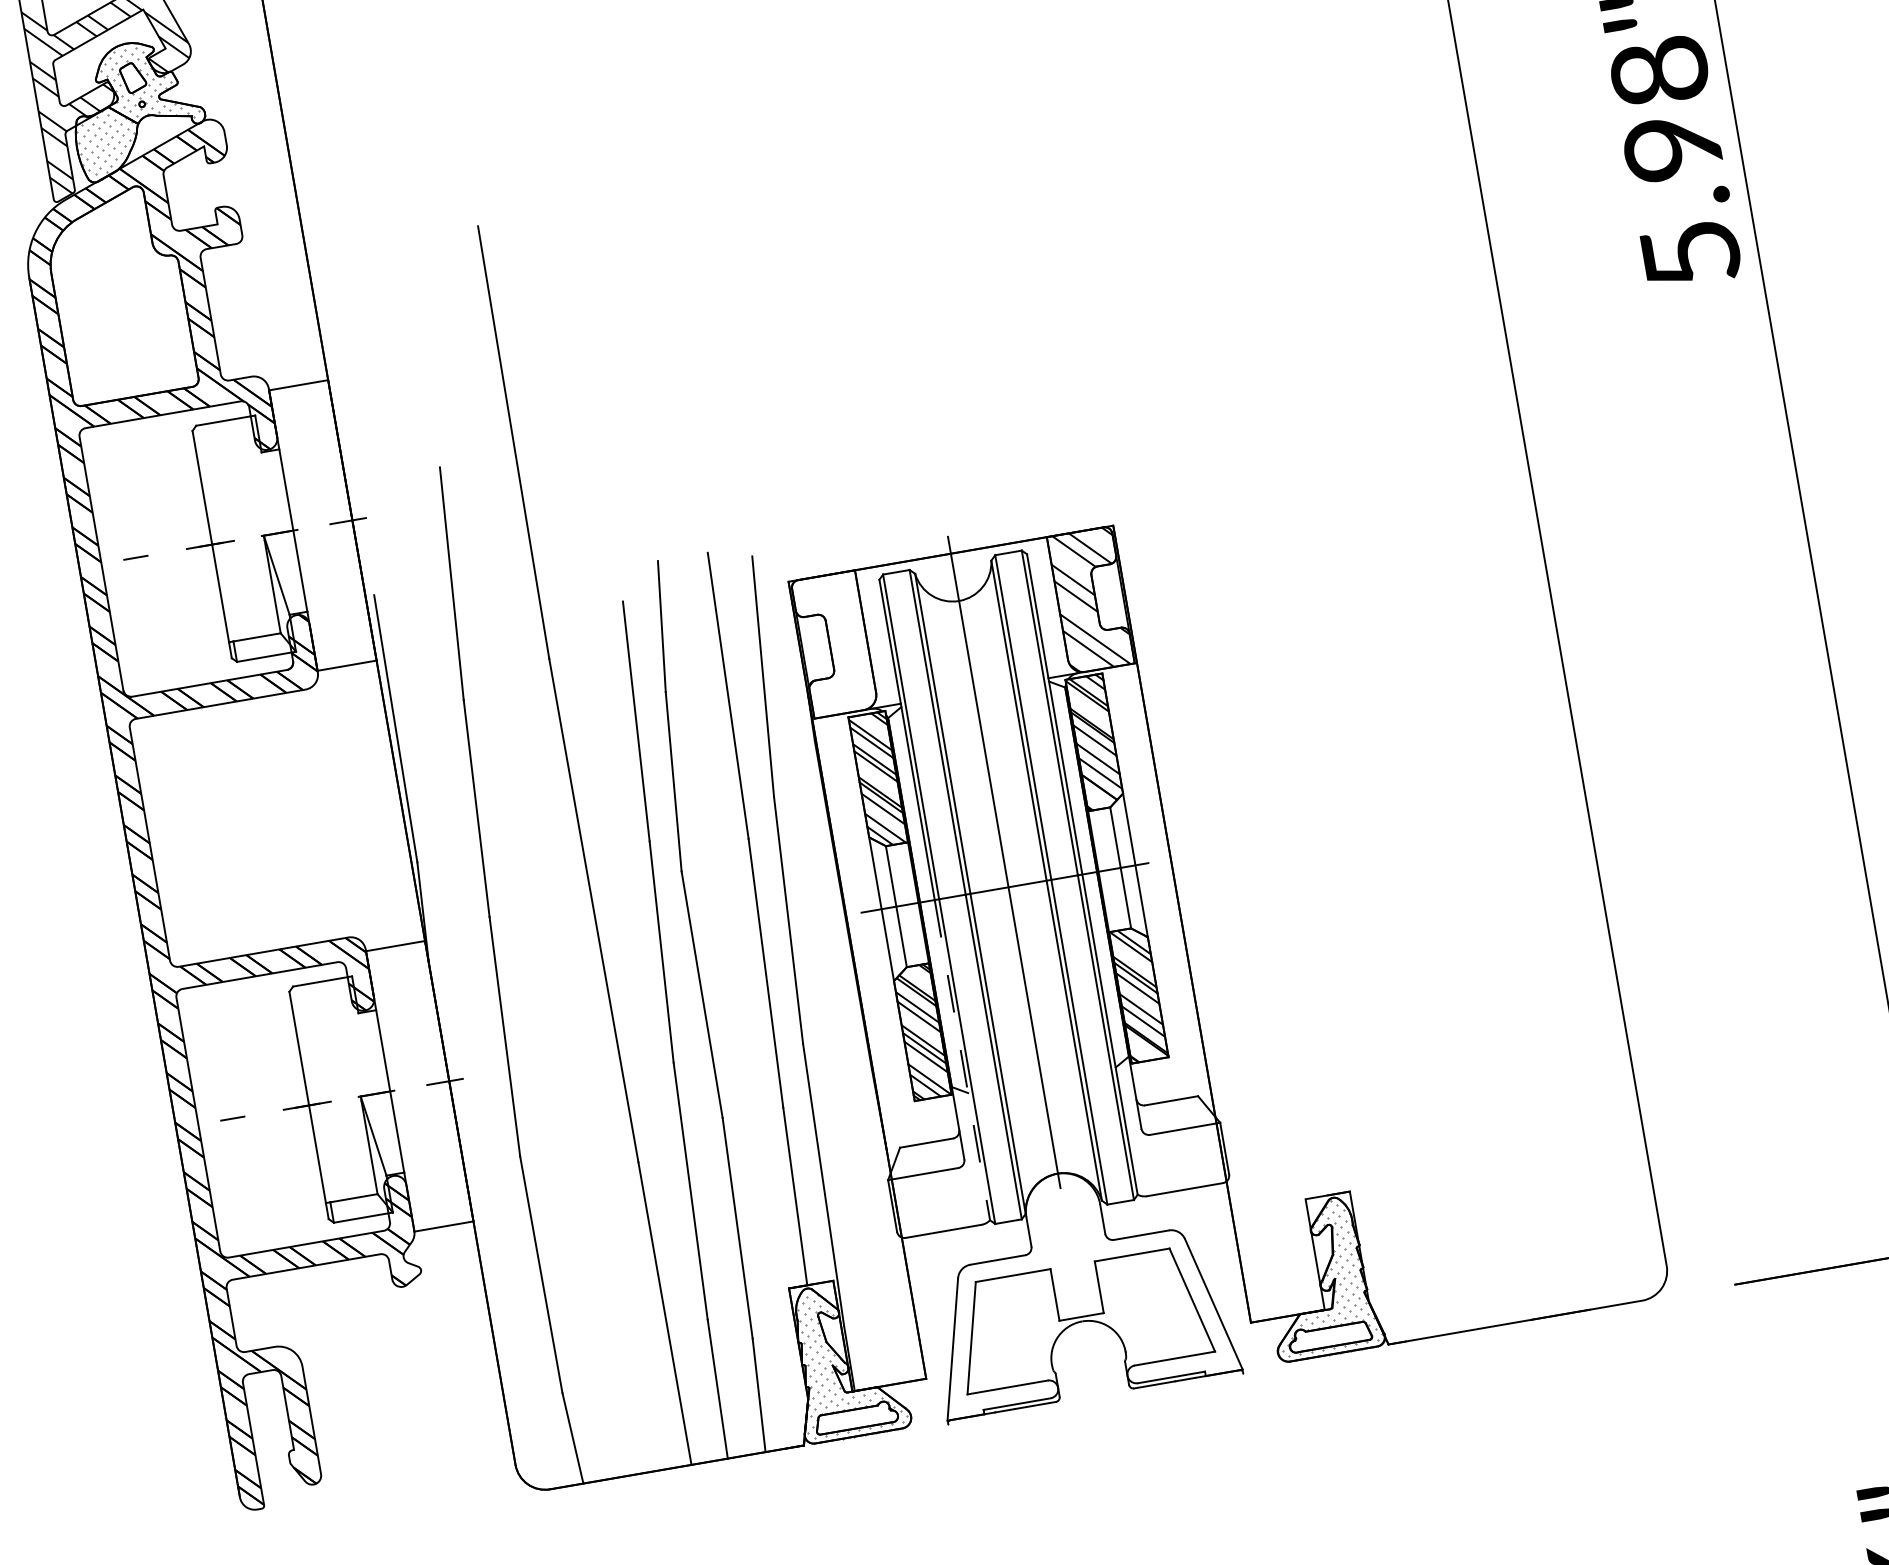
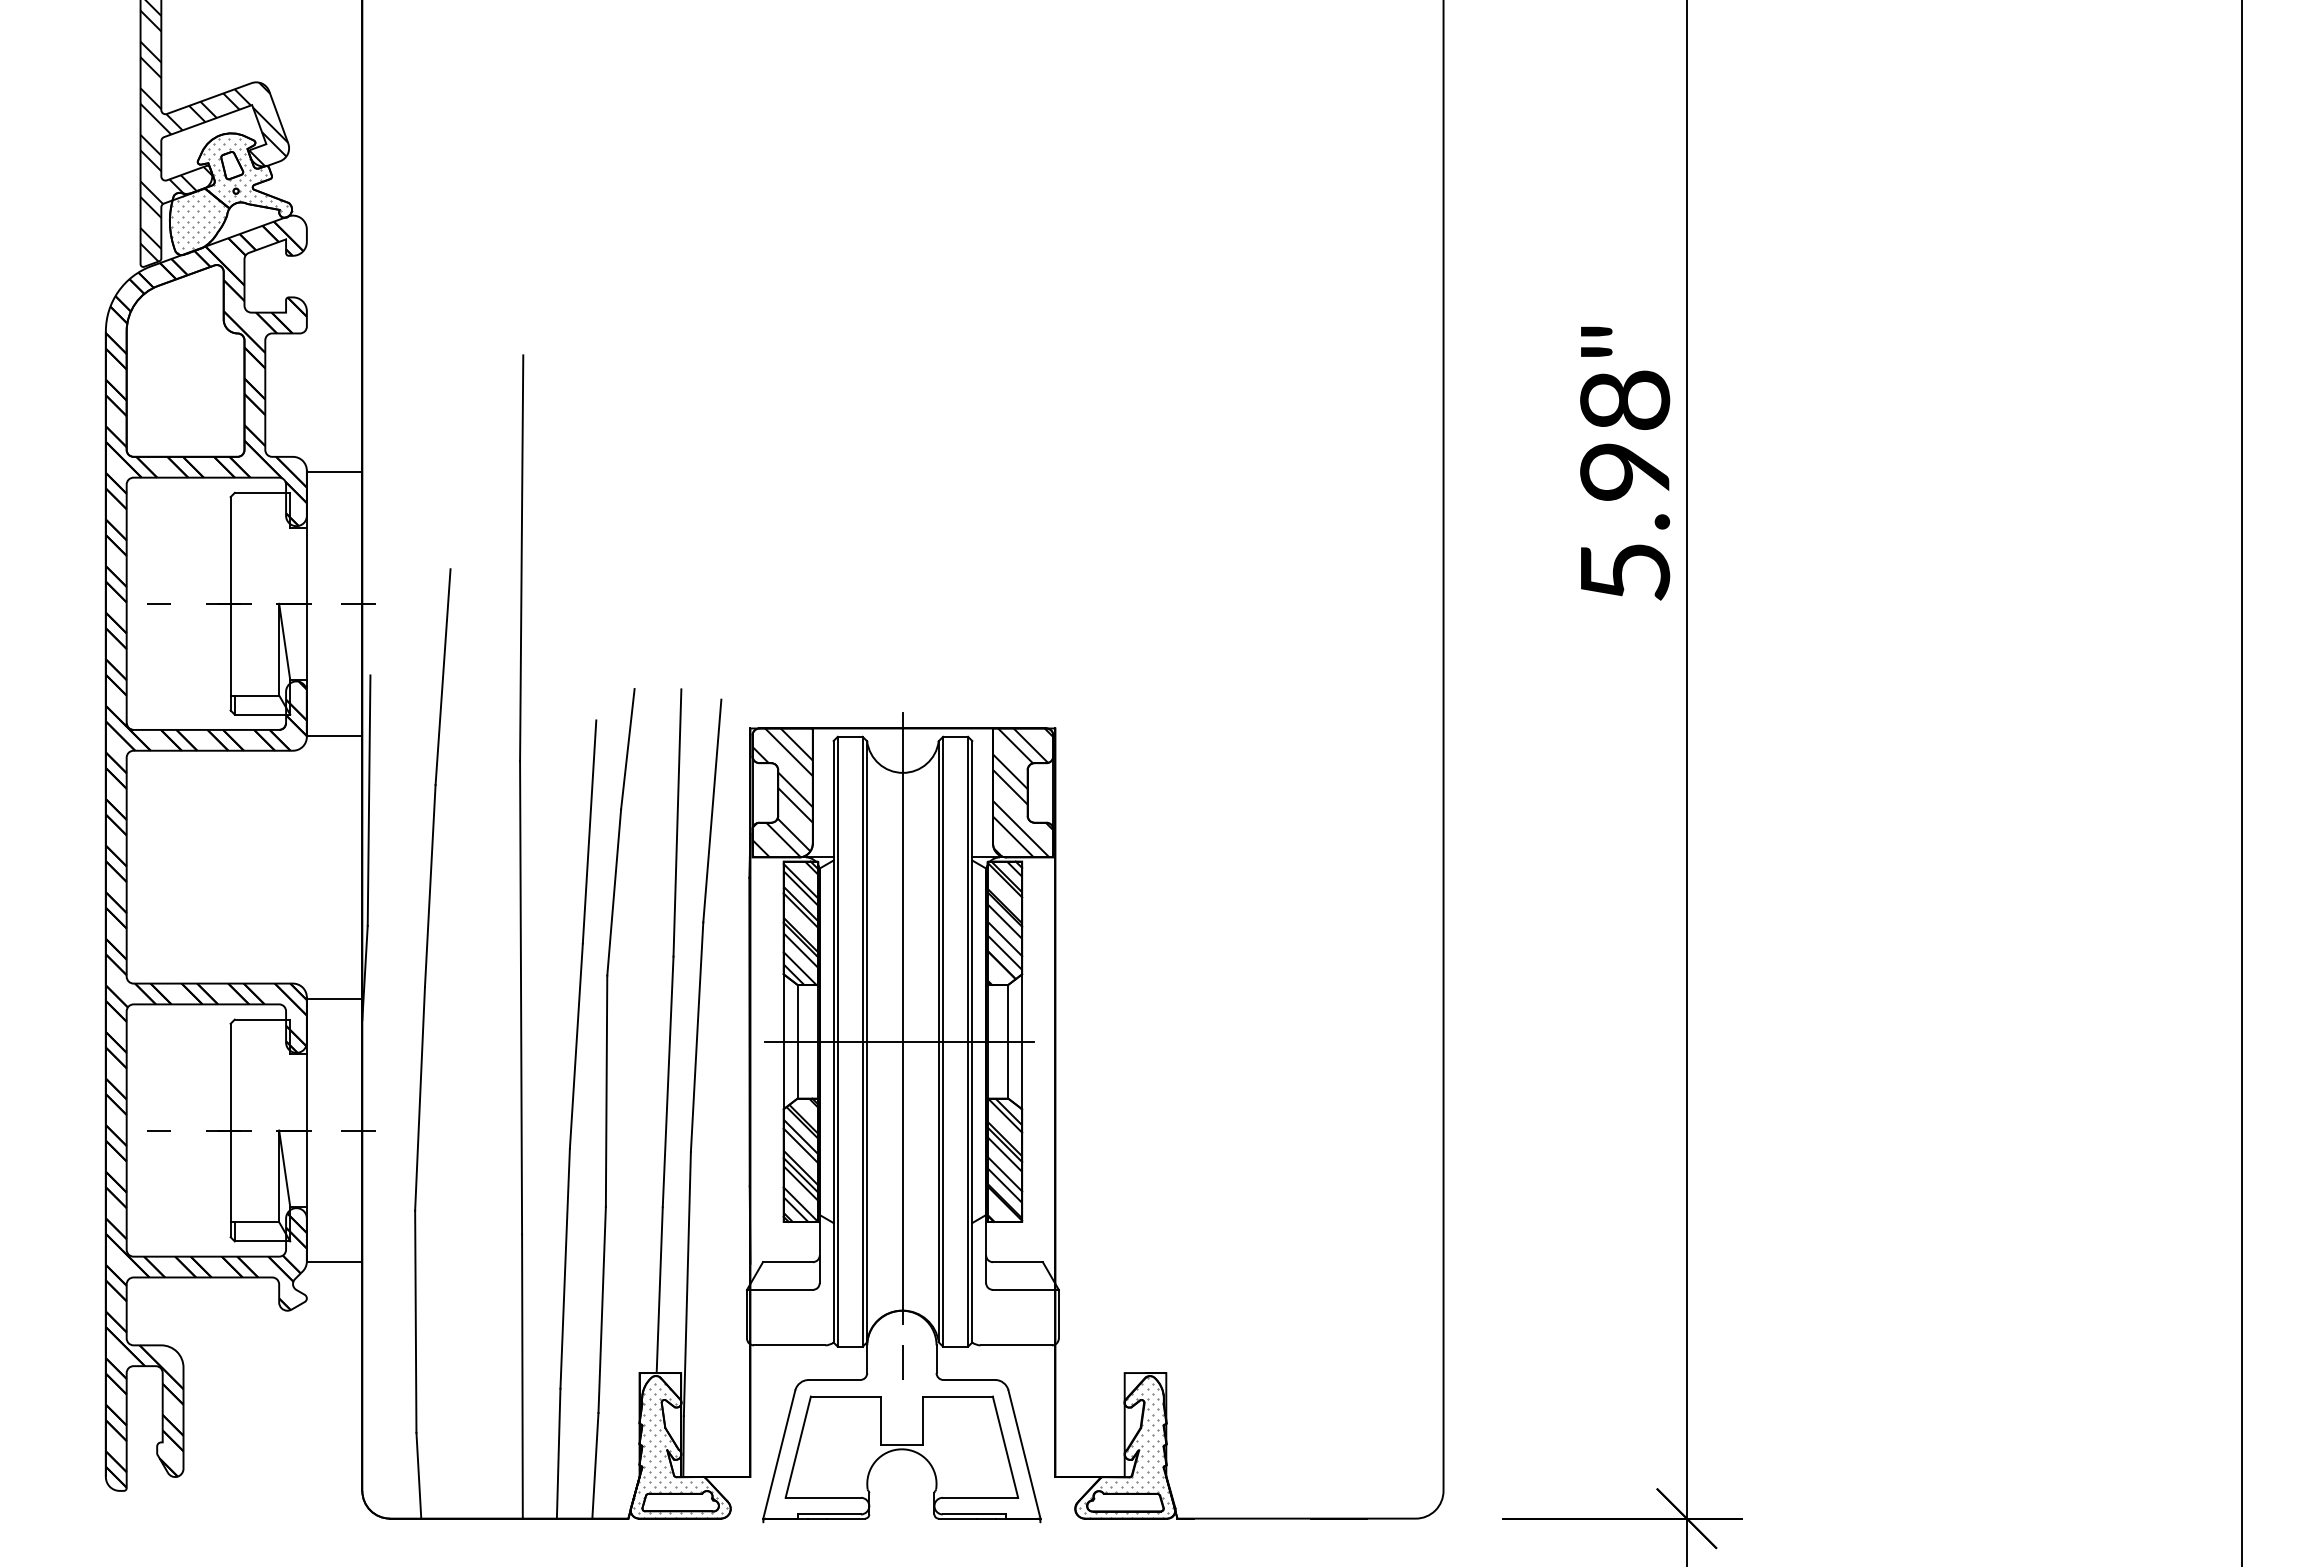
hatch: (834, 644) -> (782, 792), added
line: (962, 1060) -> (833, 1192), dashed -> solid
line: (1067, 1228) -> (902, 1362), added

